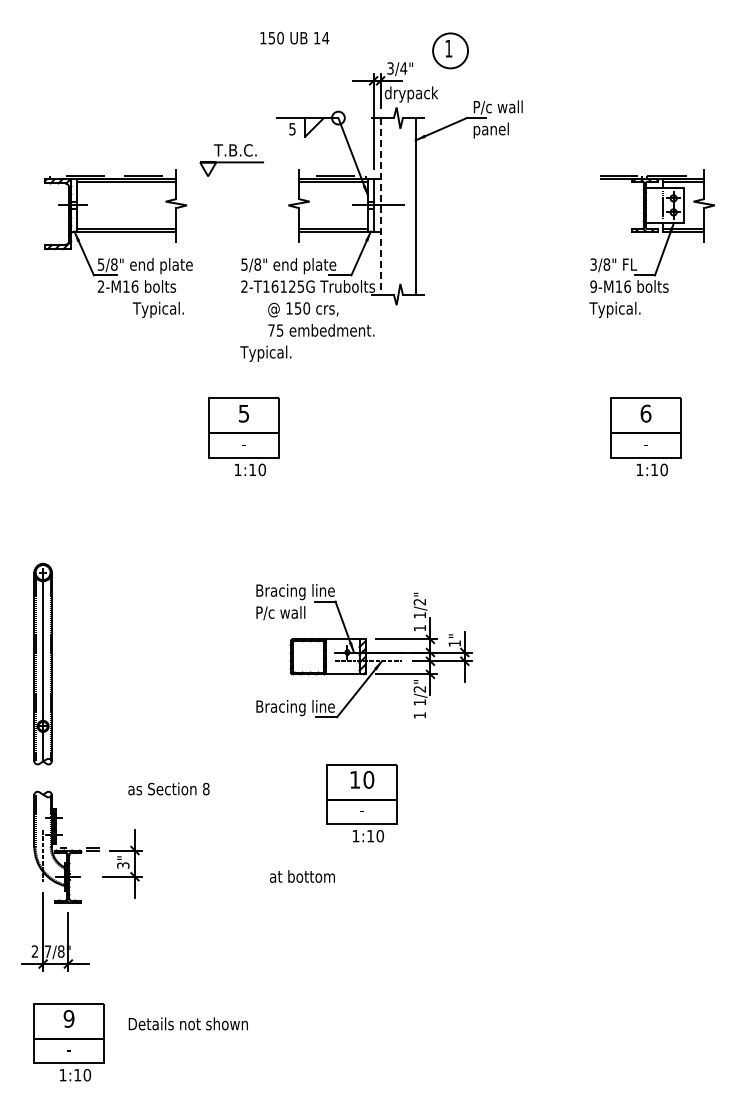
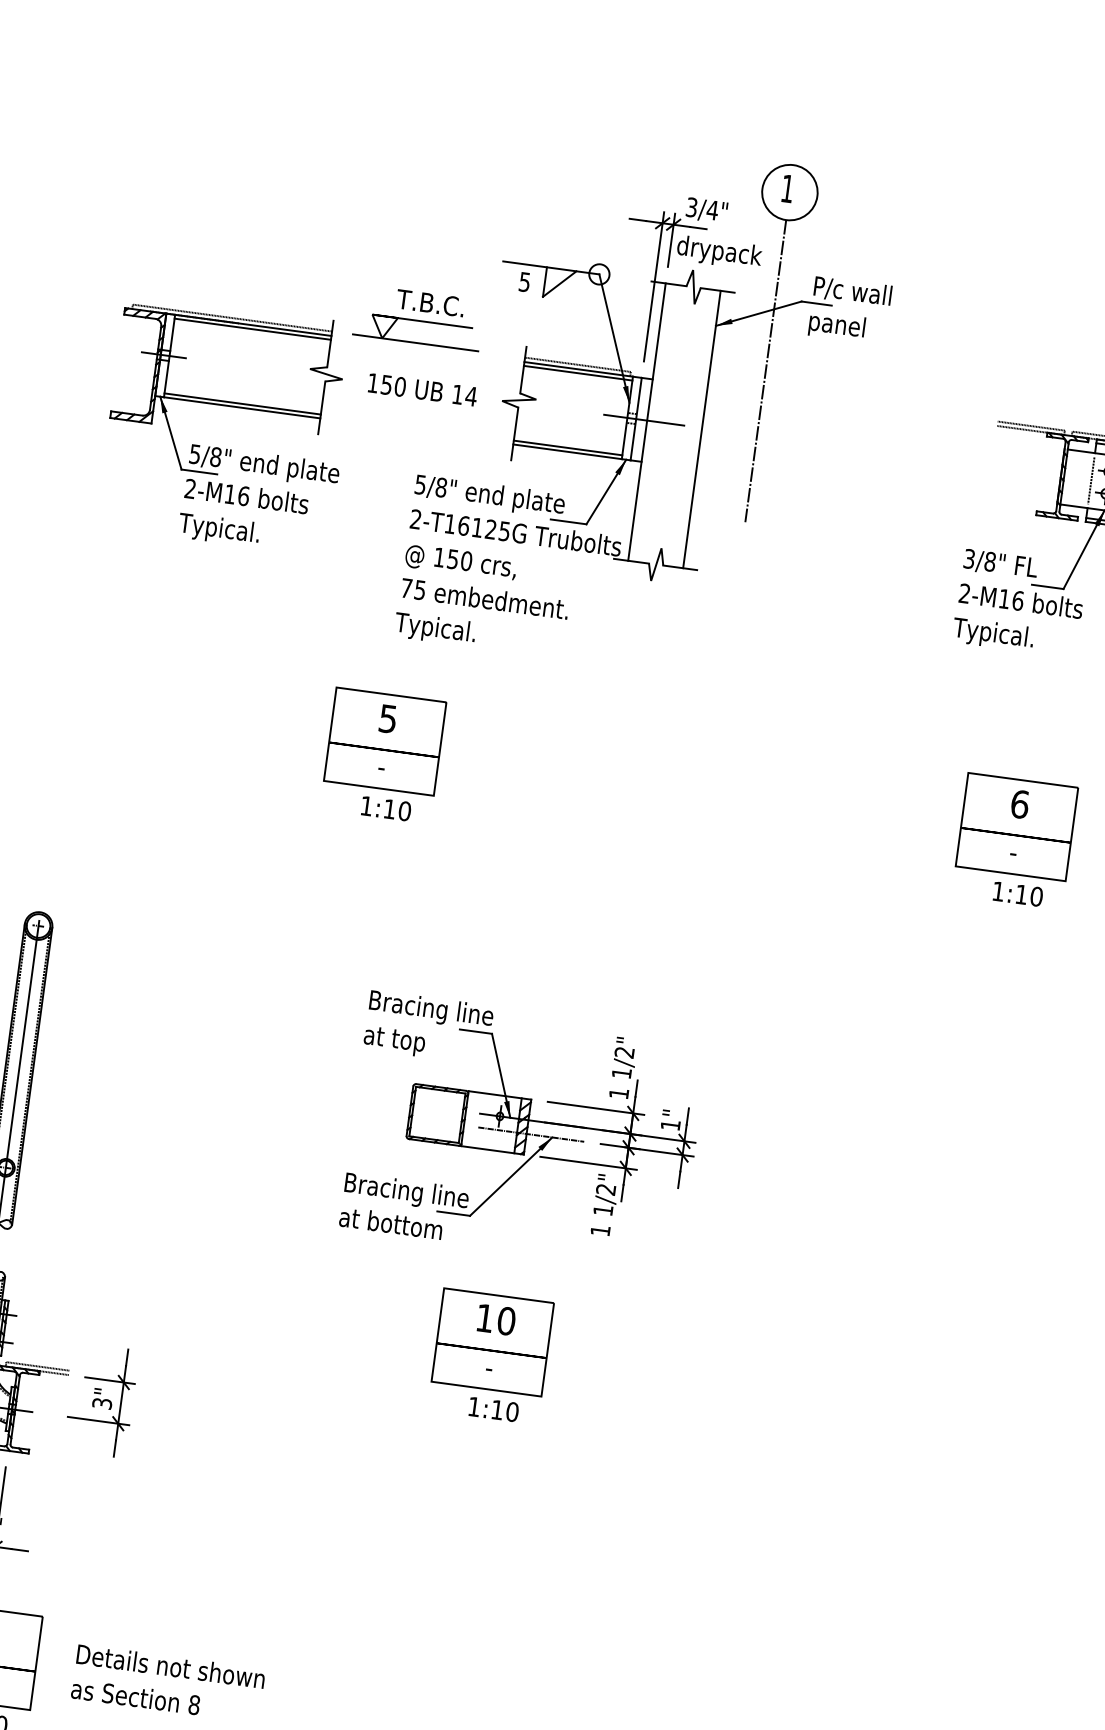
text: (294, 38) -> (422, 390), moved
line: (450, 164) -> (765, 371), added
line: (229, 176) -> (415, 343), added
line: (380, 206) -> (646, 422), dashed -> solid
text: (593, 286) -> (964, 593), 9-M16 -> 2-M16
text: (157, 309) -> (217, 529), moved
text: (321, 319) -> (487, 581), moved
text: (280, 614) -> (402, 1042), P/c wall -> at top
text: (168, 788) -> (135, 1696), moved
text: (302, 876) -> (391, 1223), moved

